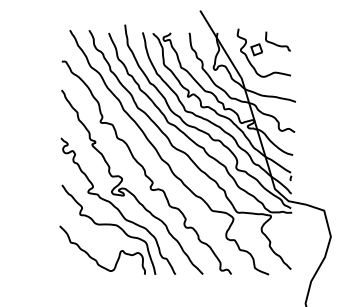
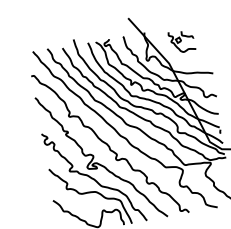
part: (263, 52) -> (181, 40), size x0.6

